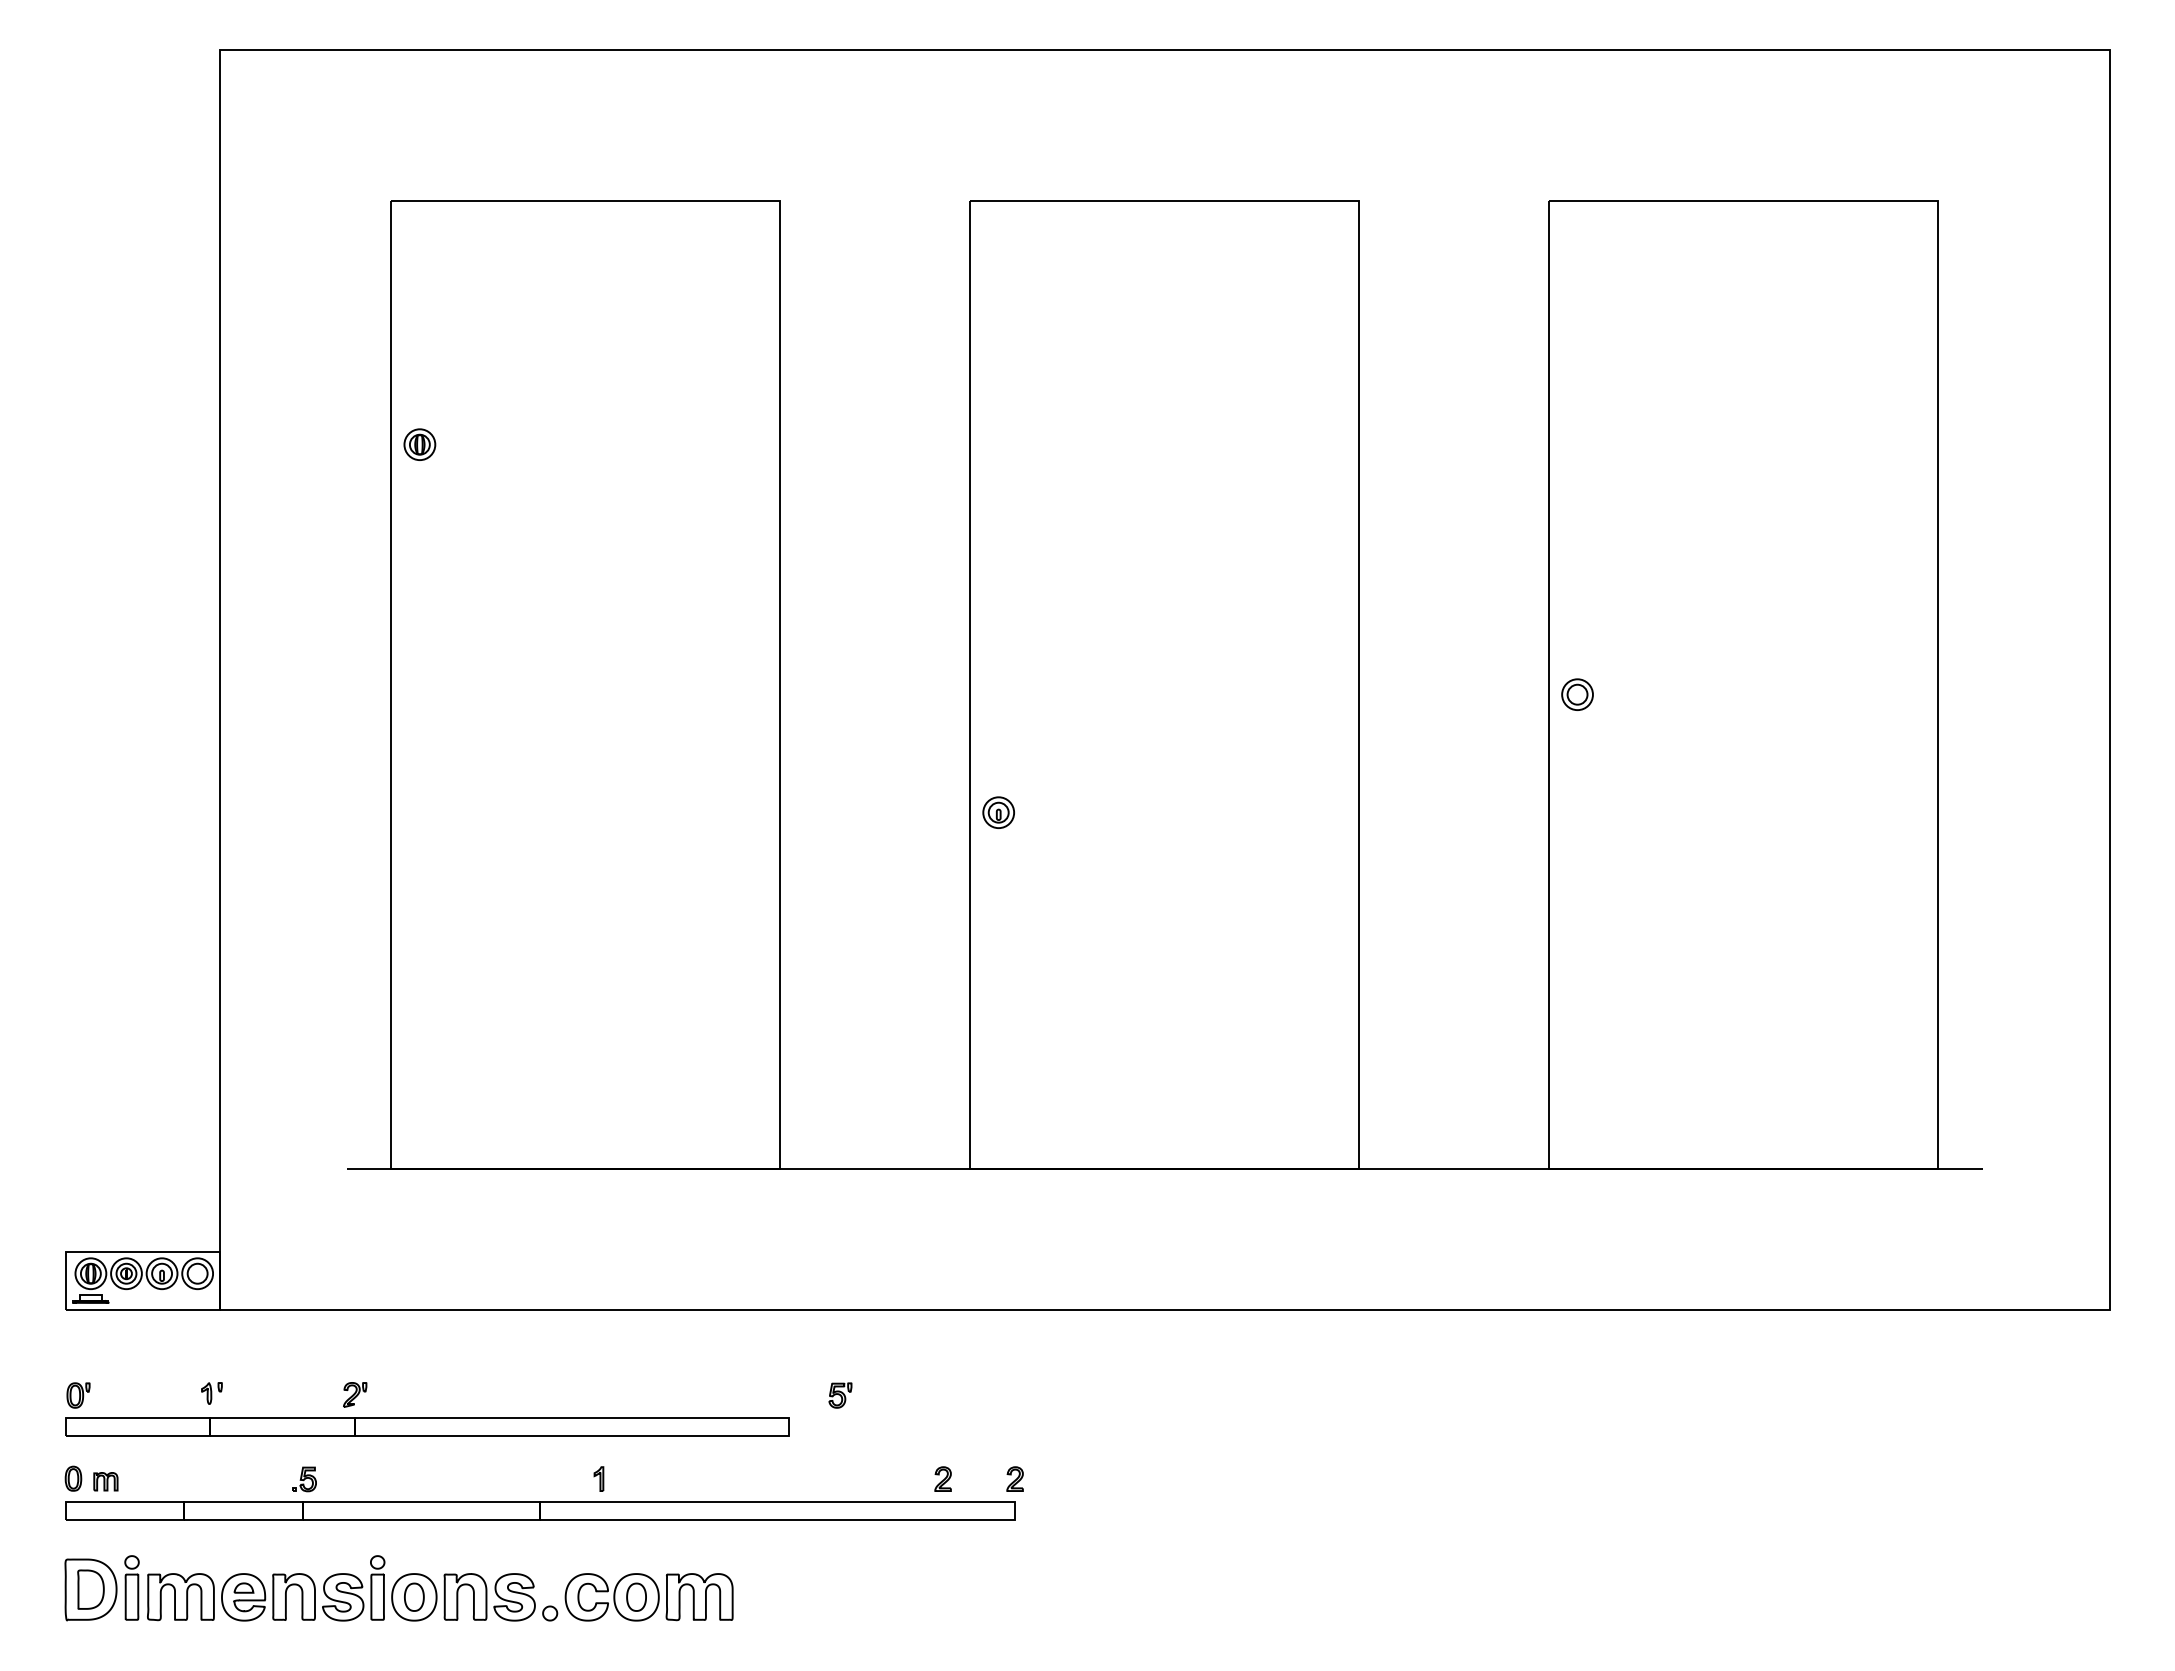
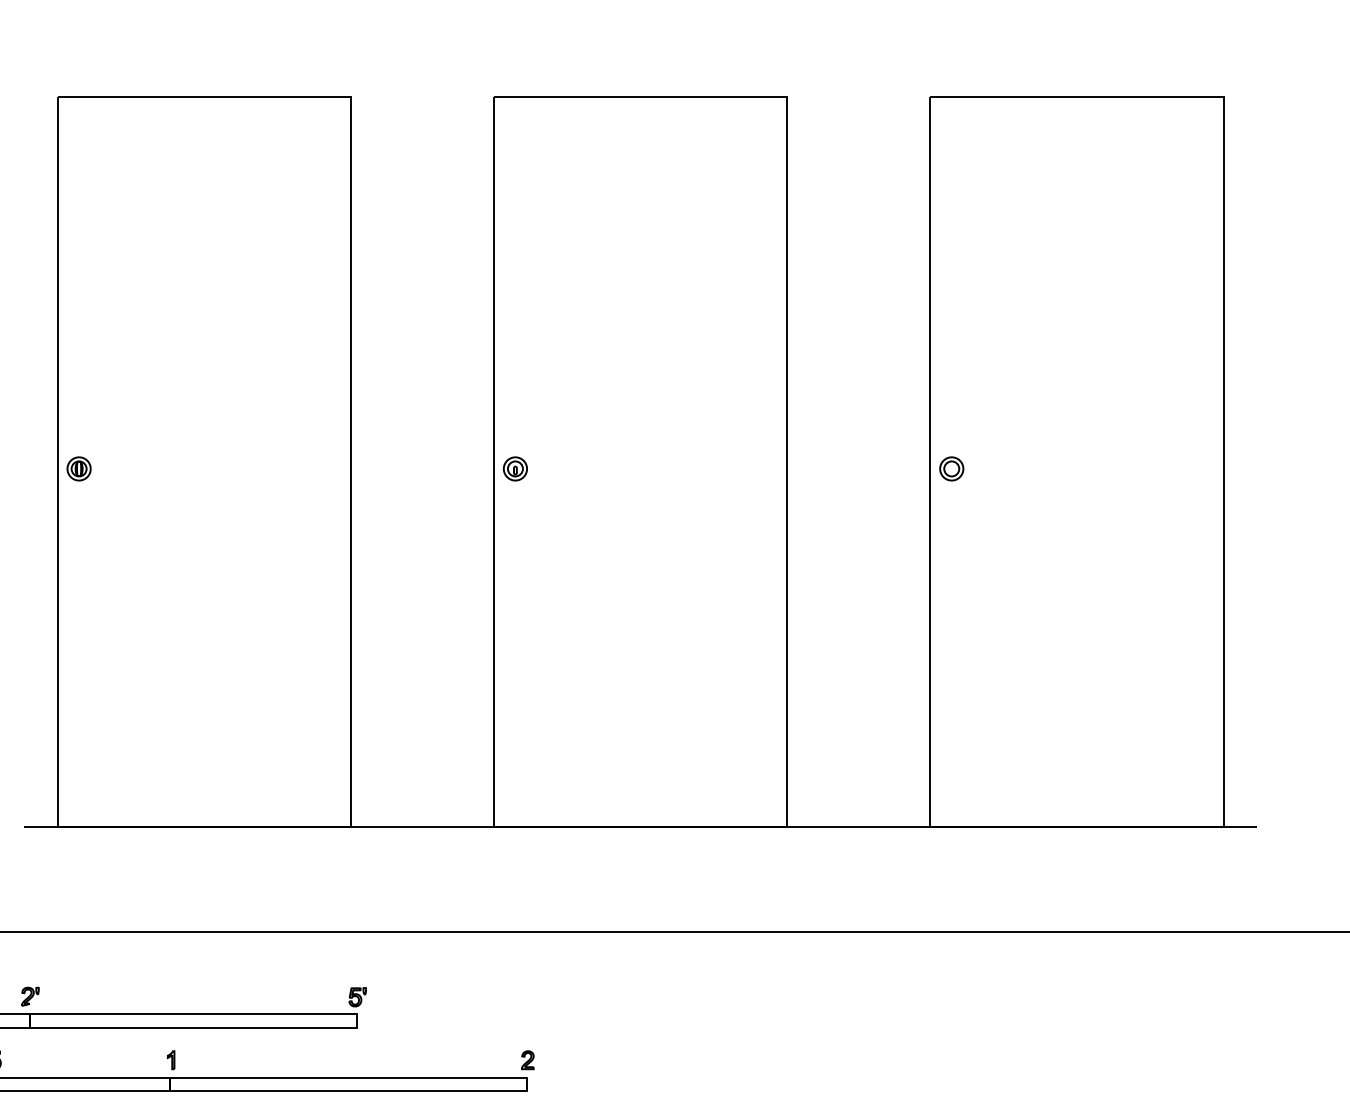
part: (419, 444) -> (78, 468), moved
part: (998, 812) -> (515, 468), moved
part: (840, 1395) -> (357, 997), moved
part: (598, 1478) -> (170, 1059), moved
part: (942, 1478) -> (473, 1059), removed

